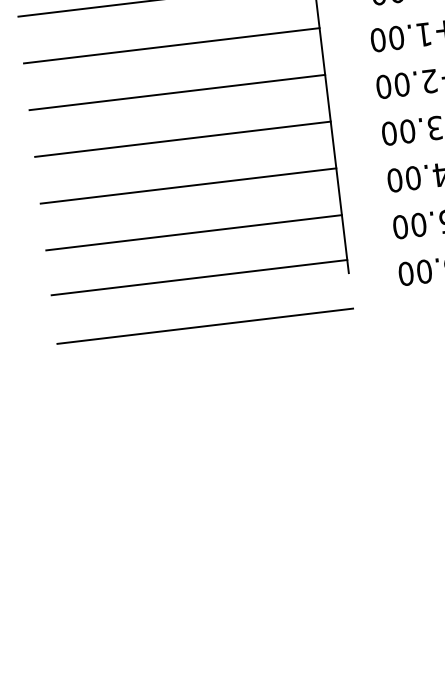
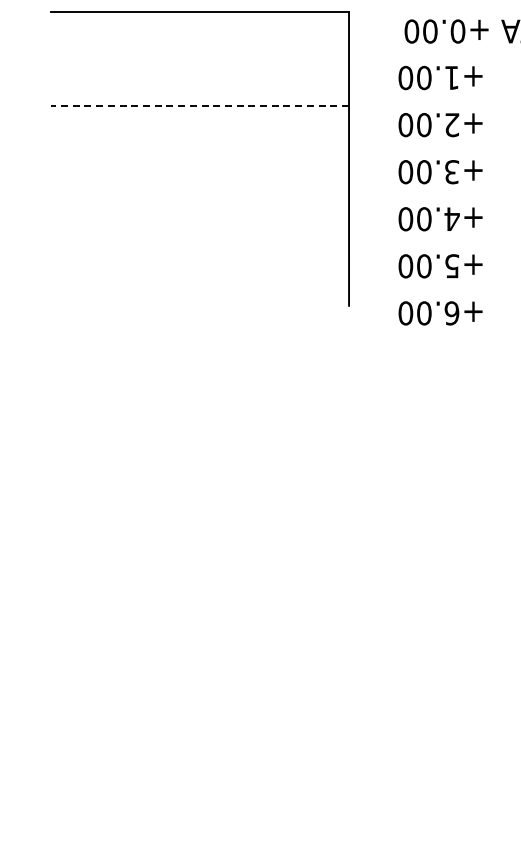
line: (172, 46) -> (200, 59), removed
line: (177, 92) -> (200, 106), solid -> dashed
line: (183, 139) -> (200, 153), removed
line: (188, 186) -> (200, 200), removed
line: (194, 232) -> (200, 247), removed
line: (199, 277) -> (200, 292), removed
line: (205, 326) -> (200, 341), removed

